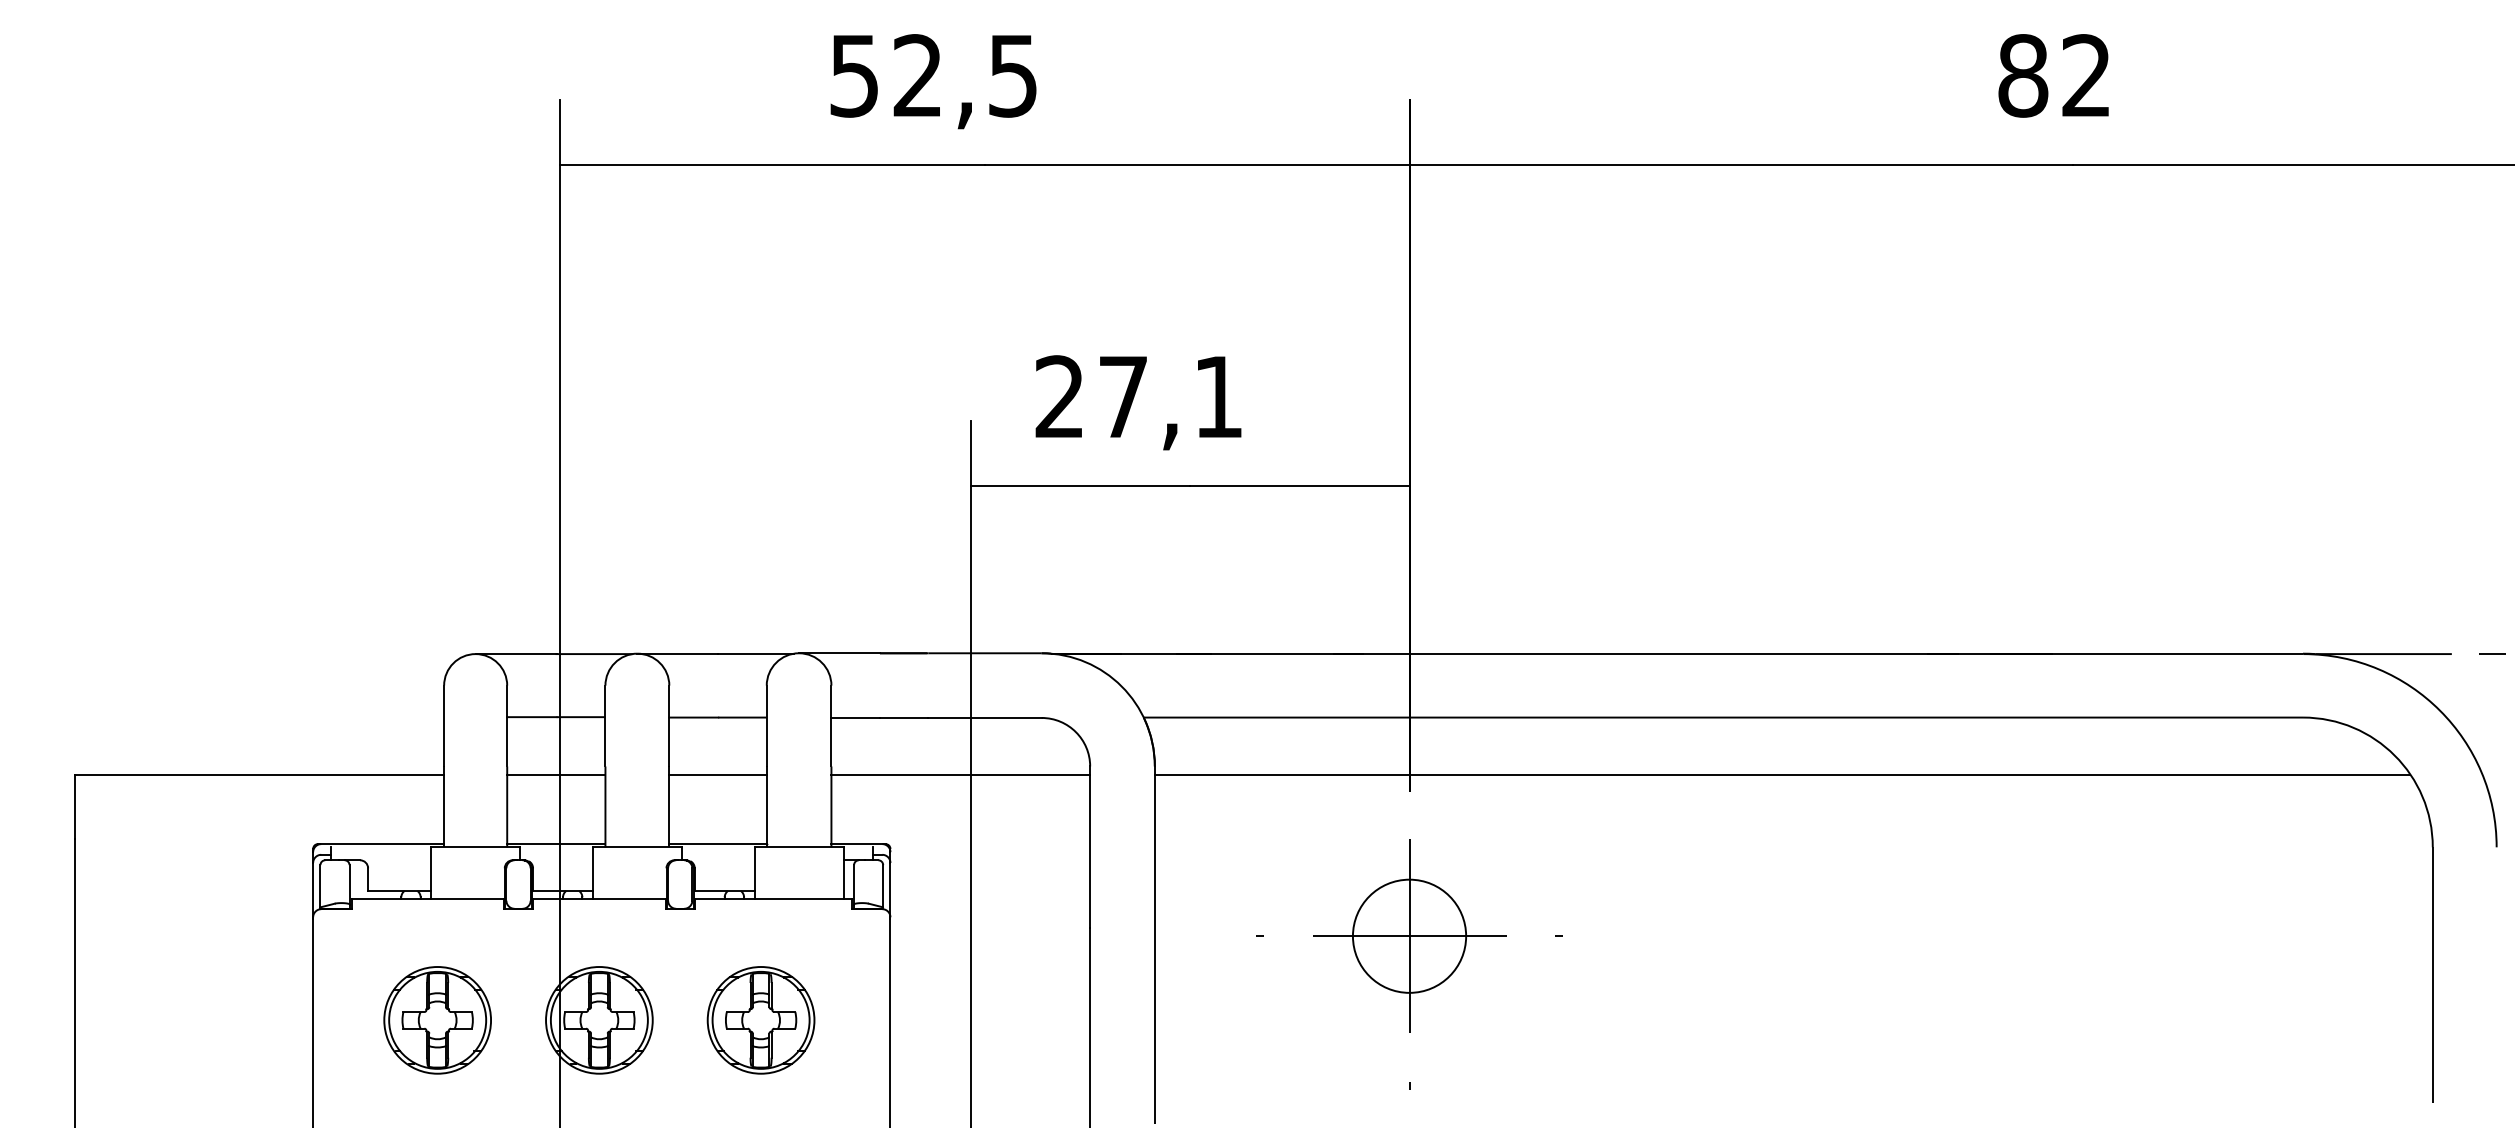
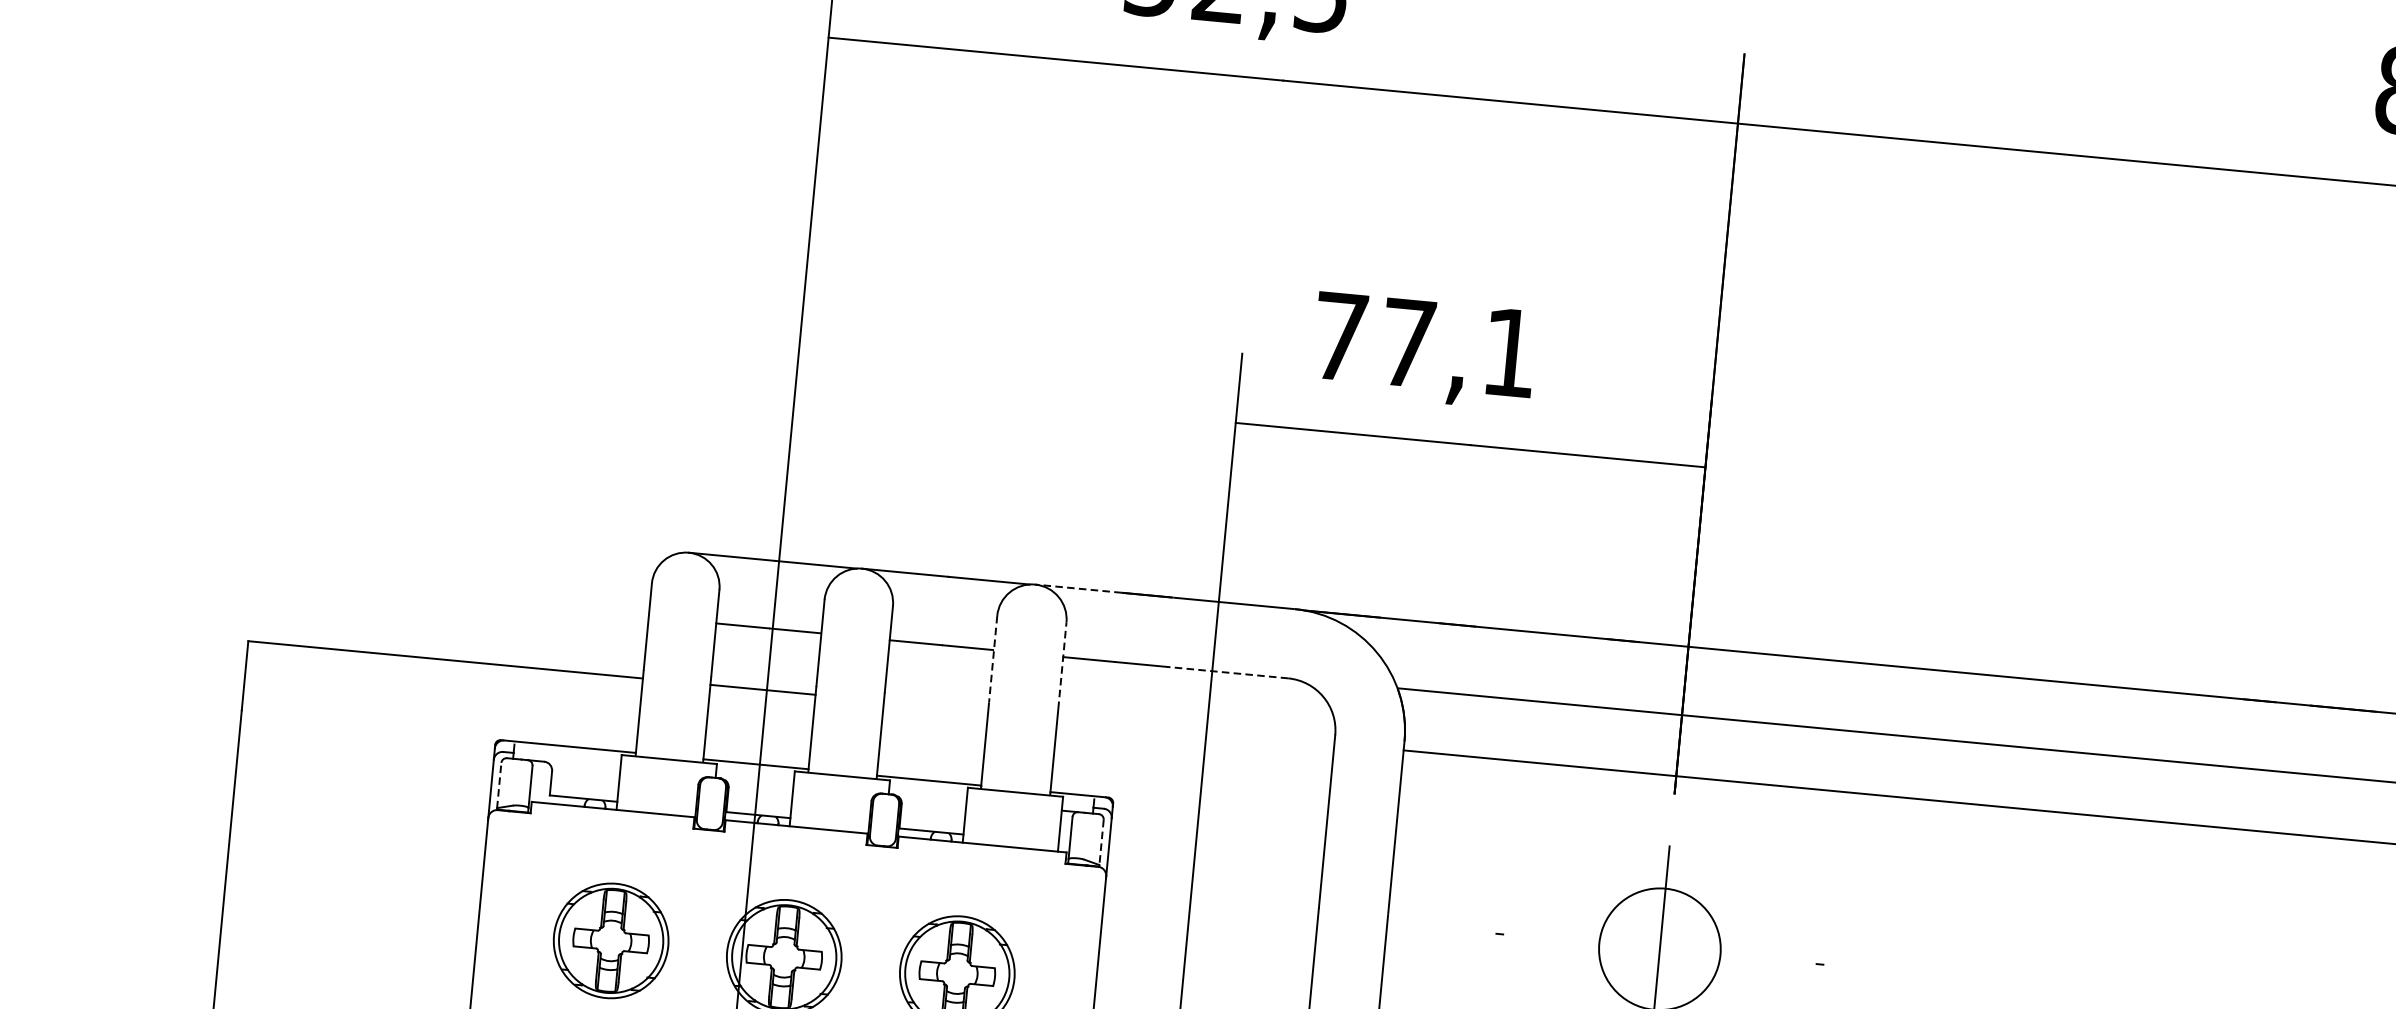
text: (1059, 396) -> (1339, 336), 27,1 -> 77,1
line: (839, 653) -> (1078, 588), solid -> dashed
line: (985, 717) -> (1228, 672), solid -> dashed
line: (831, 725) -> (1062, 665), solid -> dashed
line: (766, 726) -> (992, 659), solid -> dashed
line: (717, 774) -> (935, 706), removed
line: (960, 774) -> (1195, 730), removed
line: (320, 885) -> (499, 784), solid -> dashed
line: (883, 886) -> (1101, 842), solid -> dashed
line: (1409, 936) -> (1659, 949), removed

